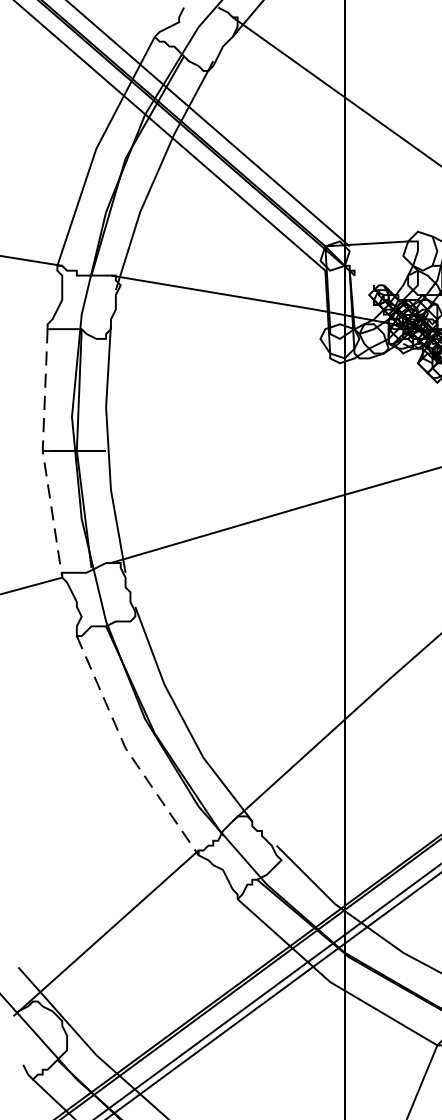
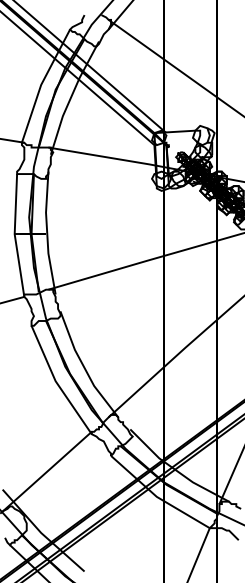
line: (42, 453) -> (14, 235), dashed -> solid
line: (127, 750) -> (56, 382), dashed -> solid

